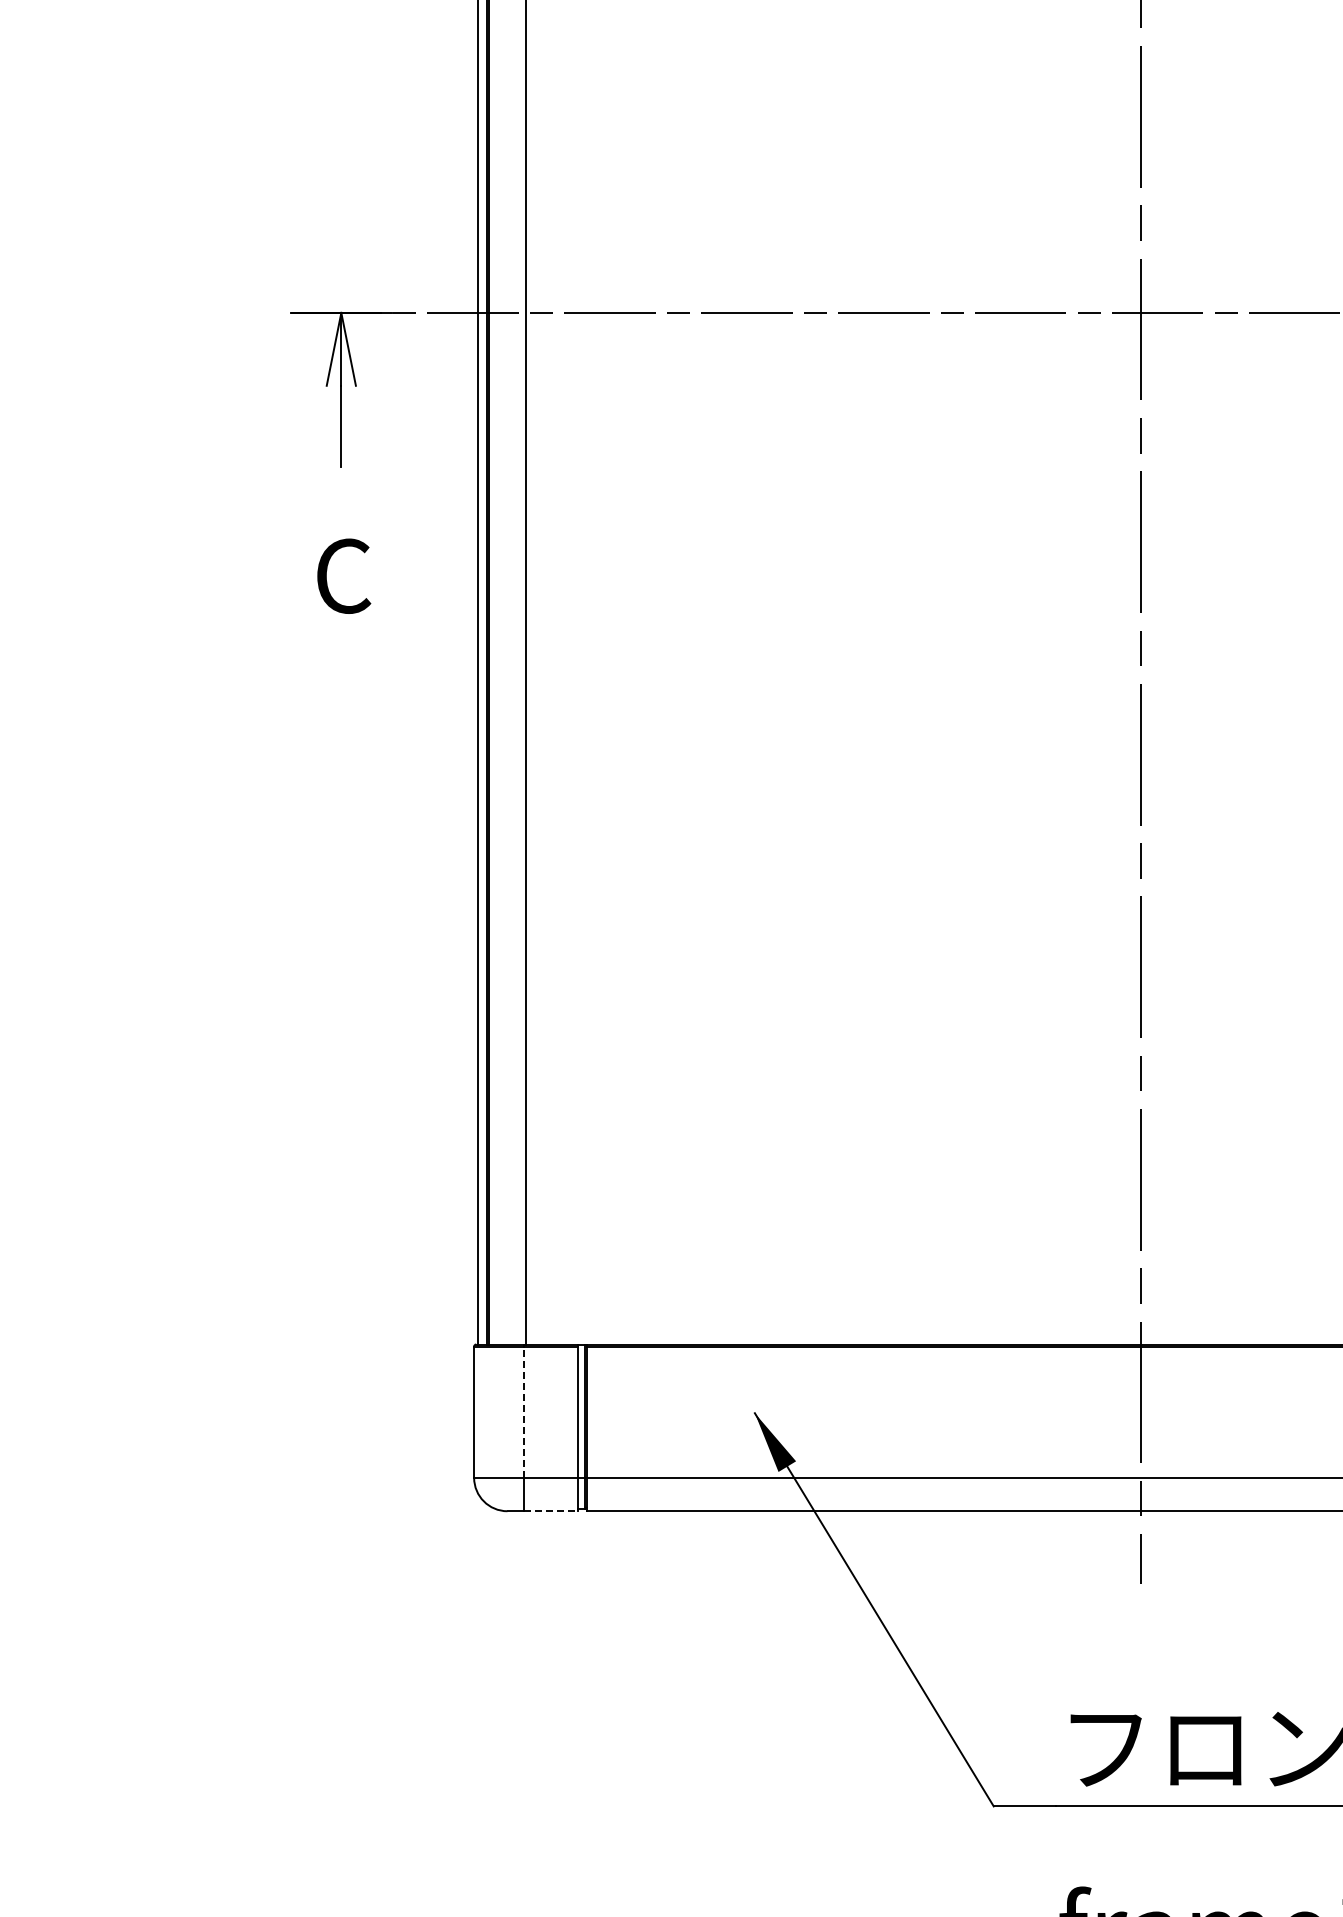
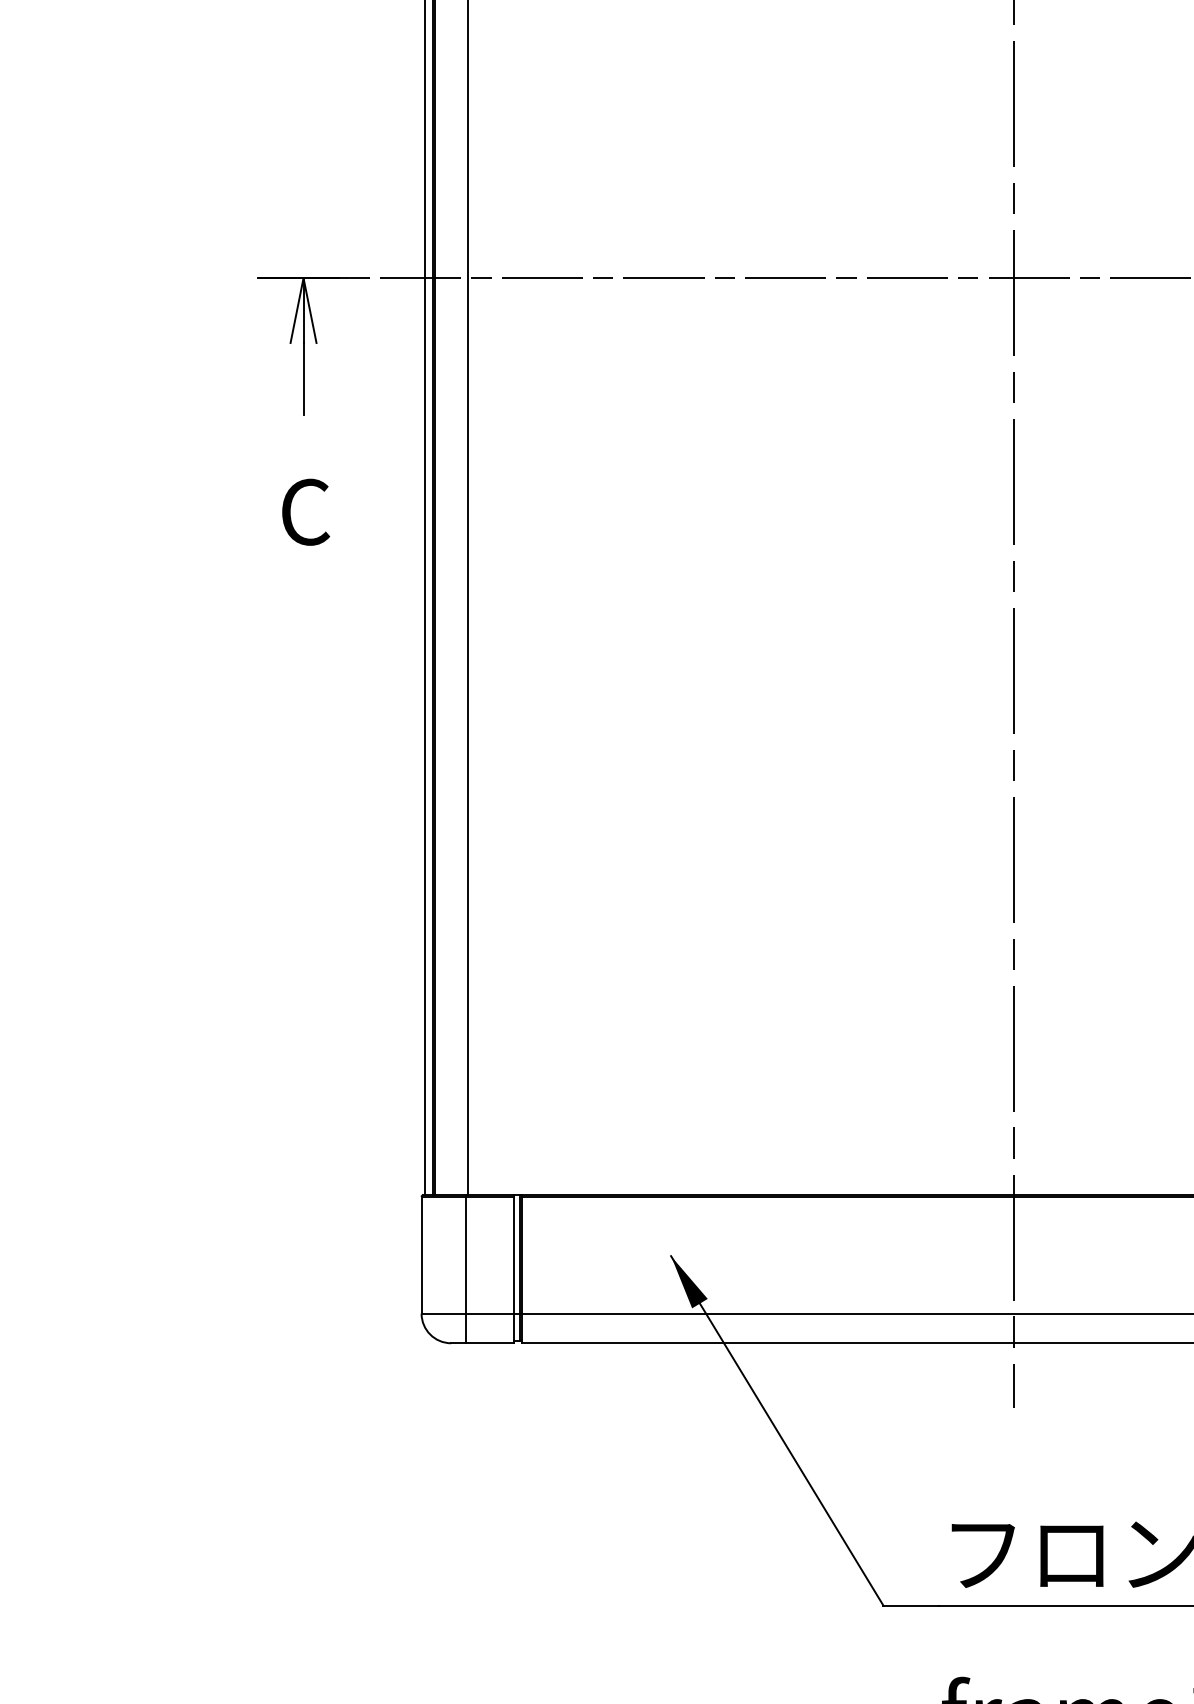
line: (524, 1412) -> (466, 1255), dashed -> solid
line: (551, 1511) -> (490, 1343), dashed -> solid

